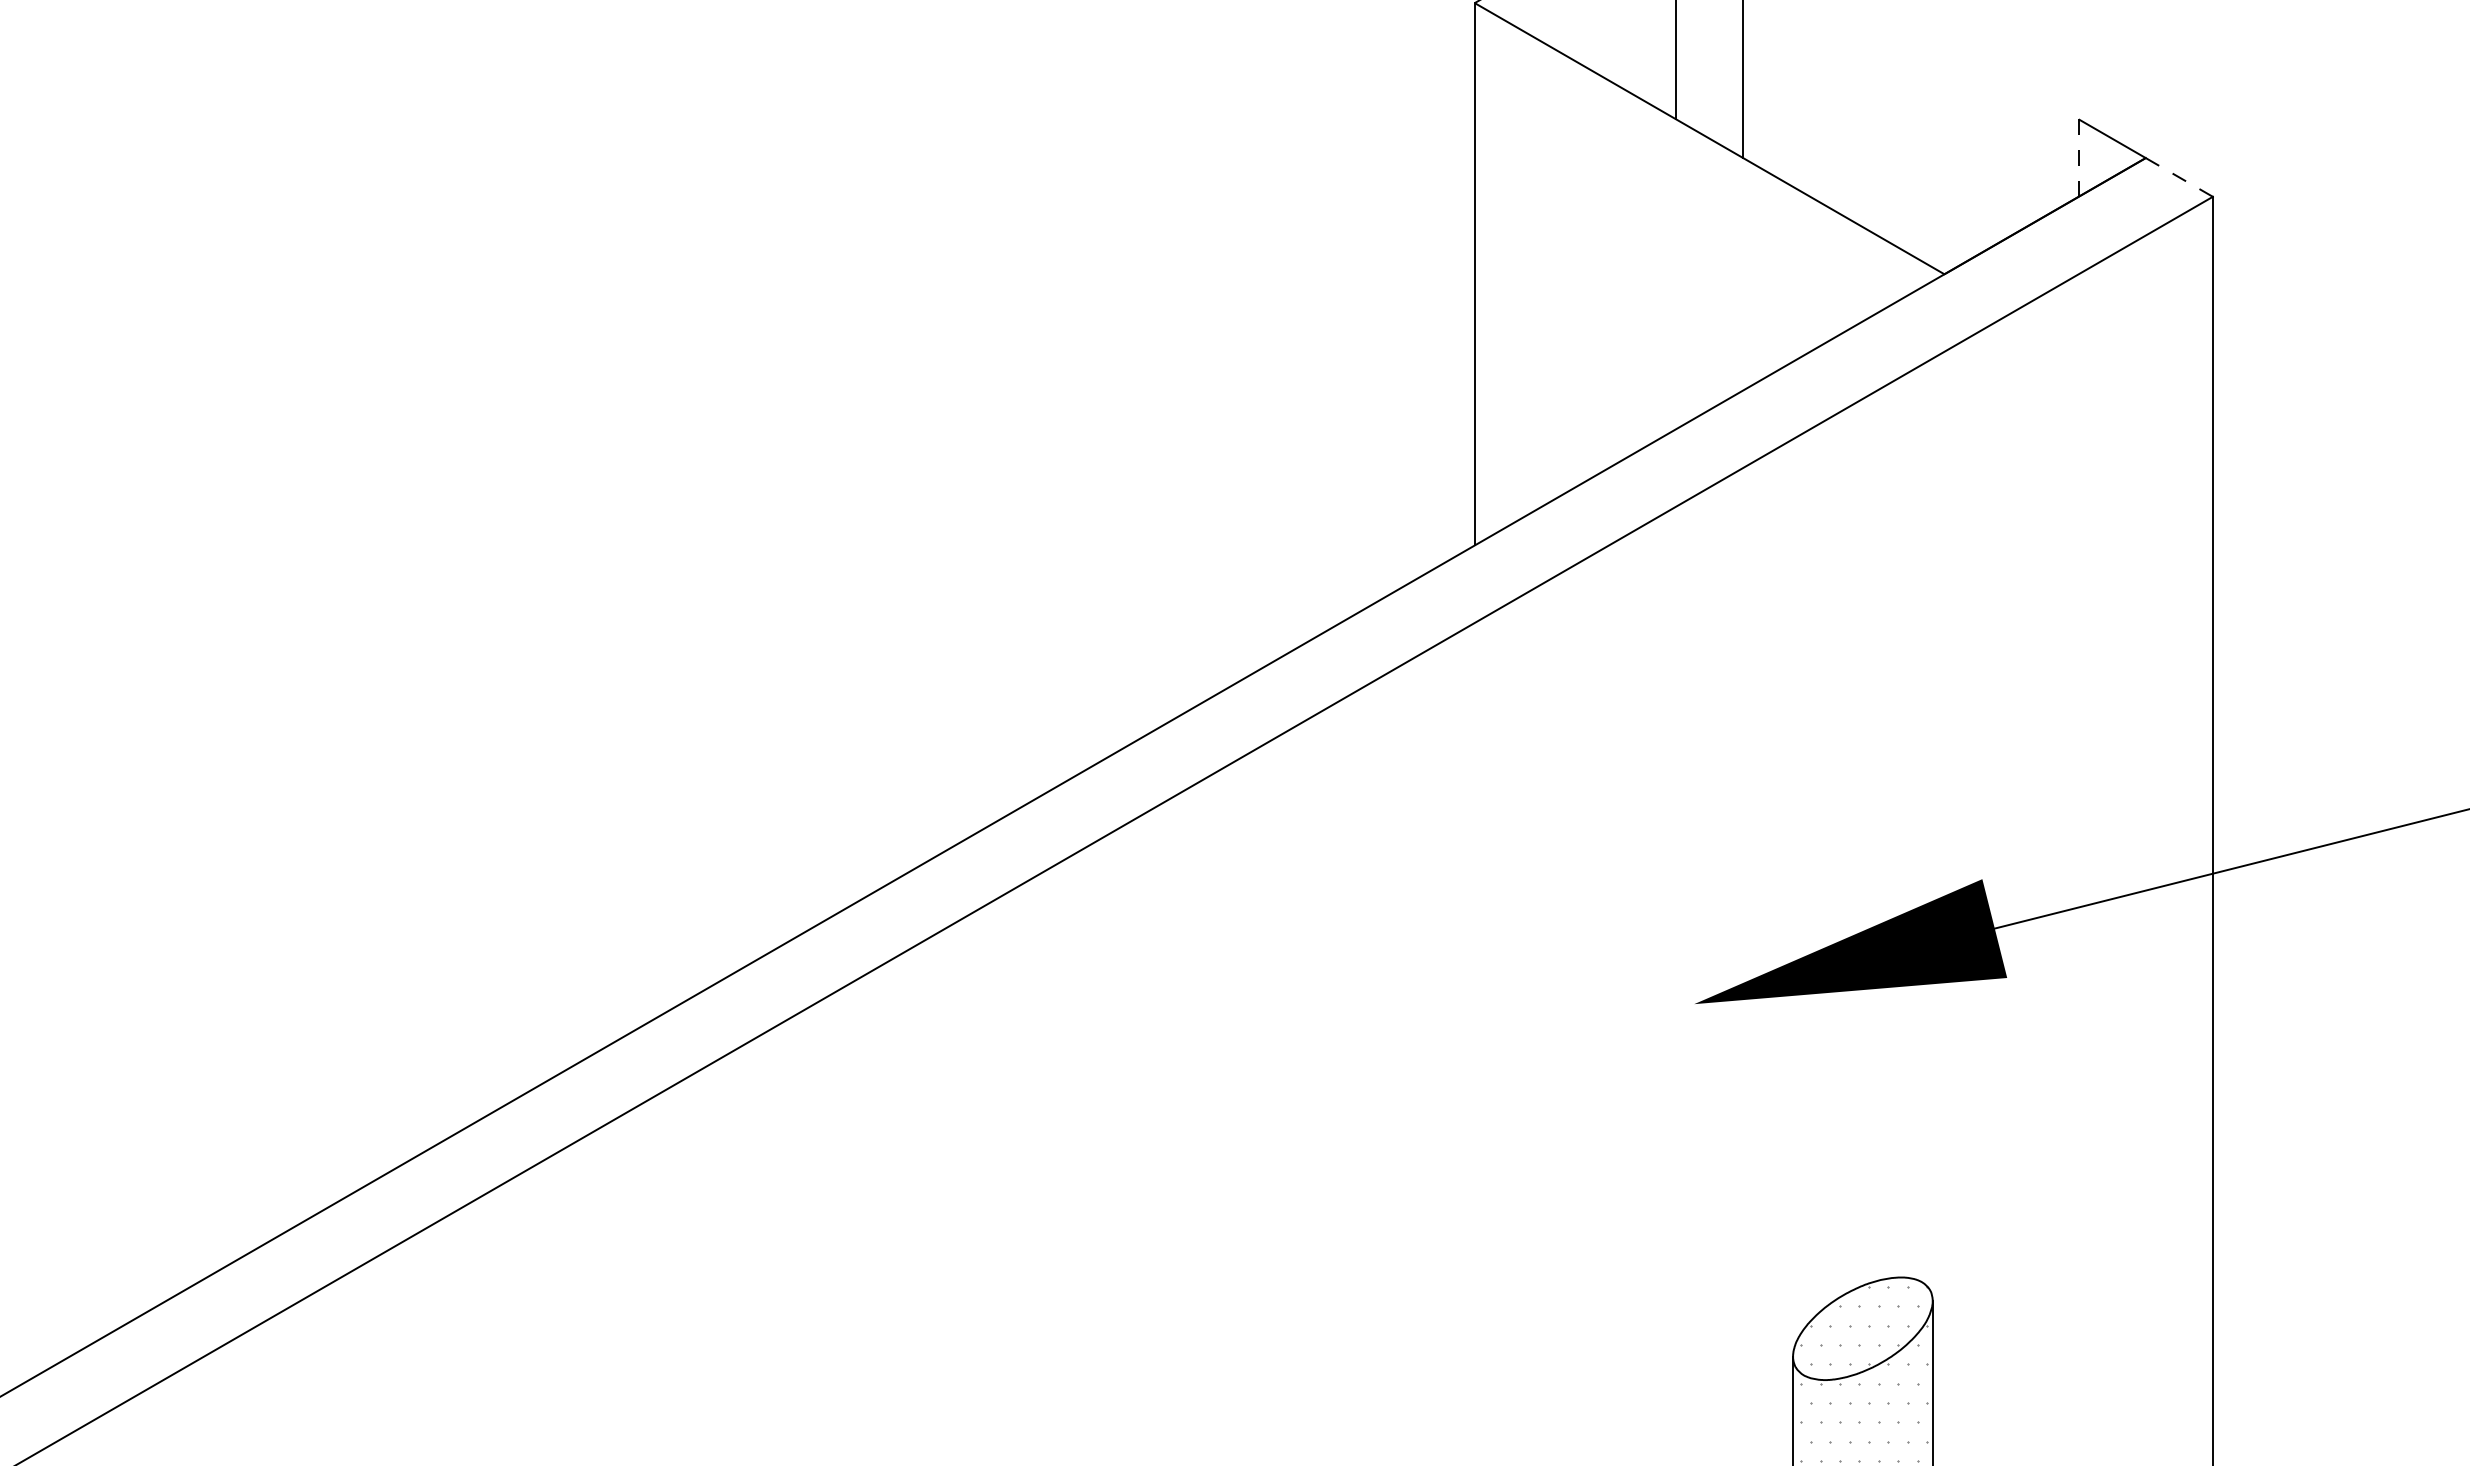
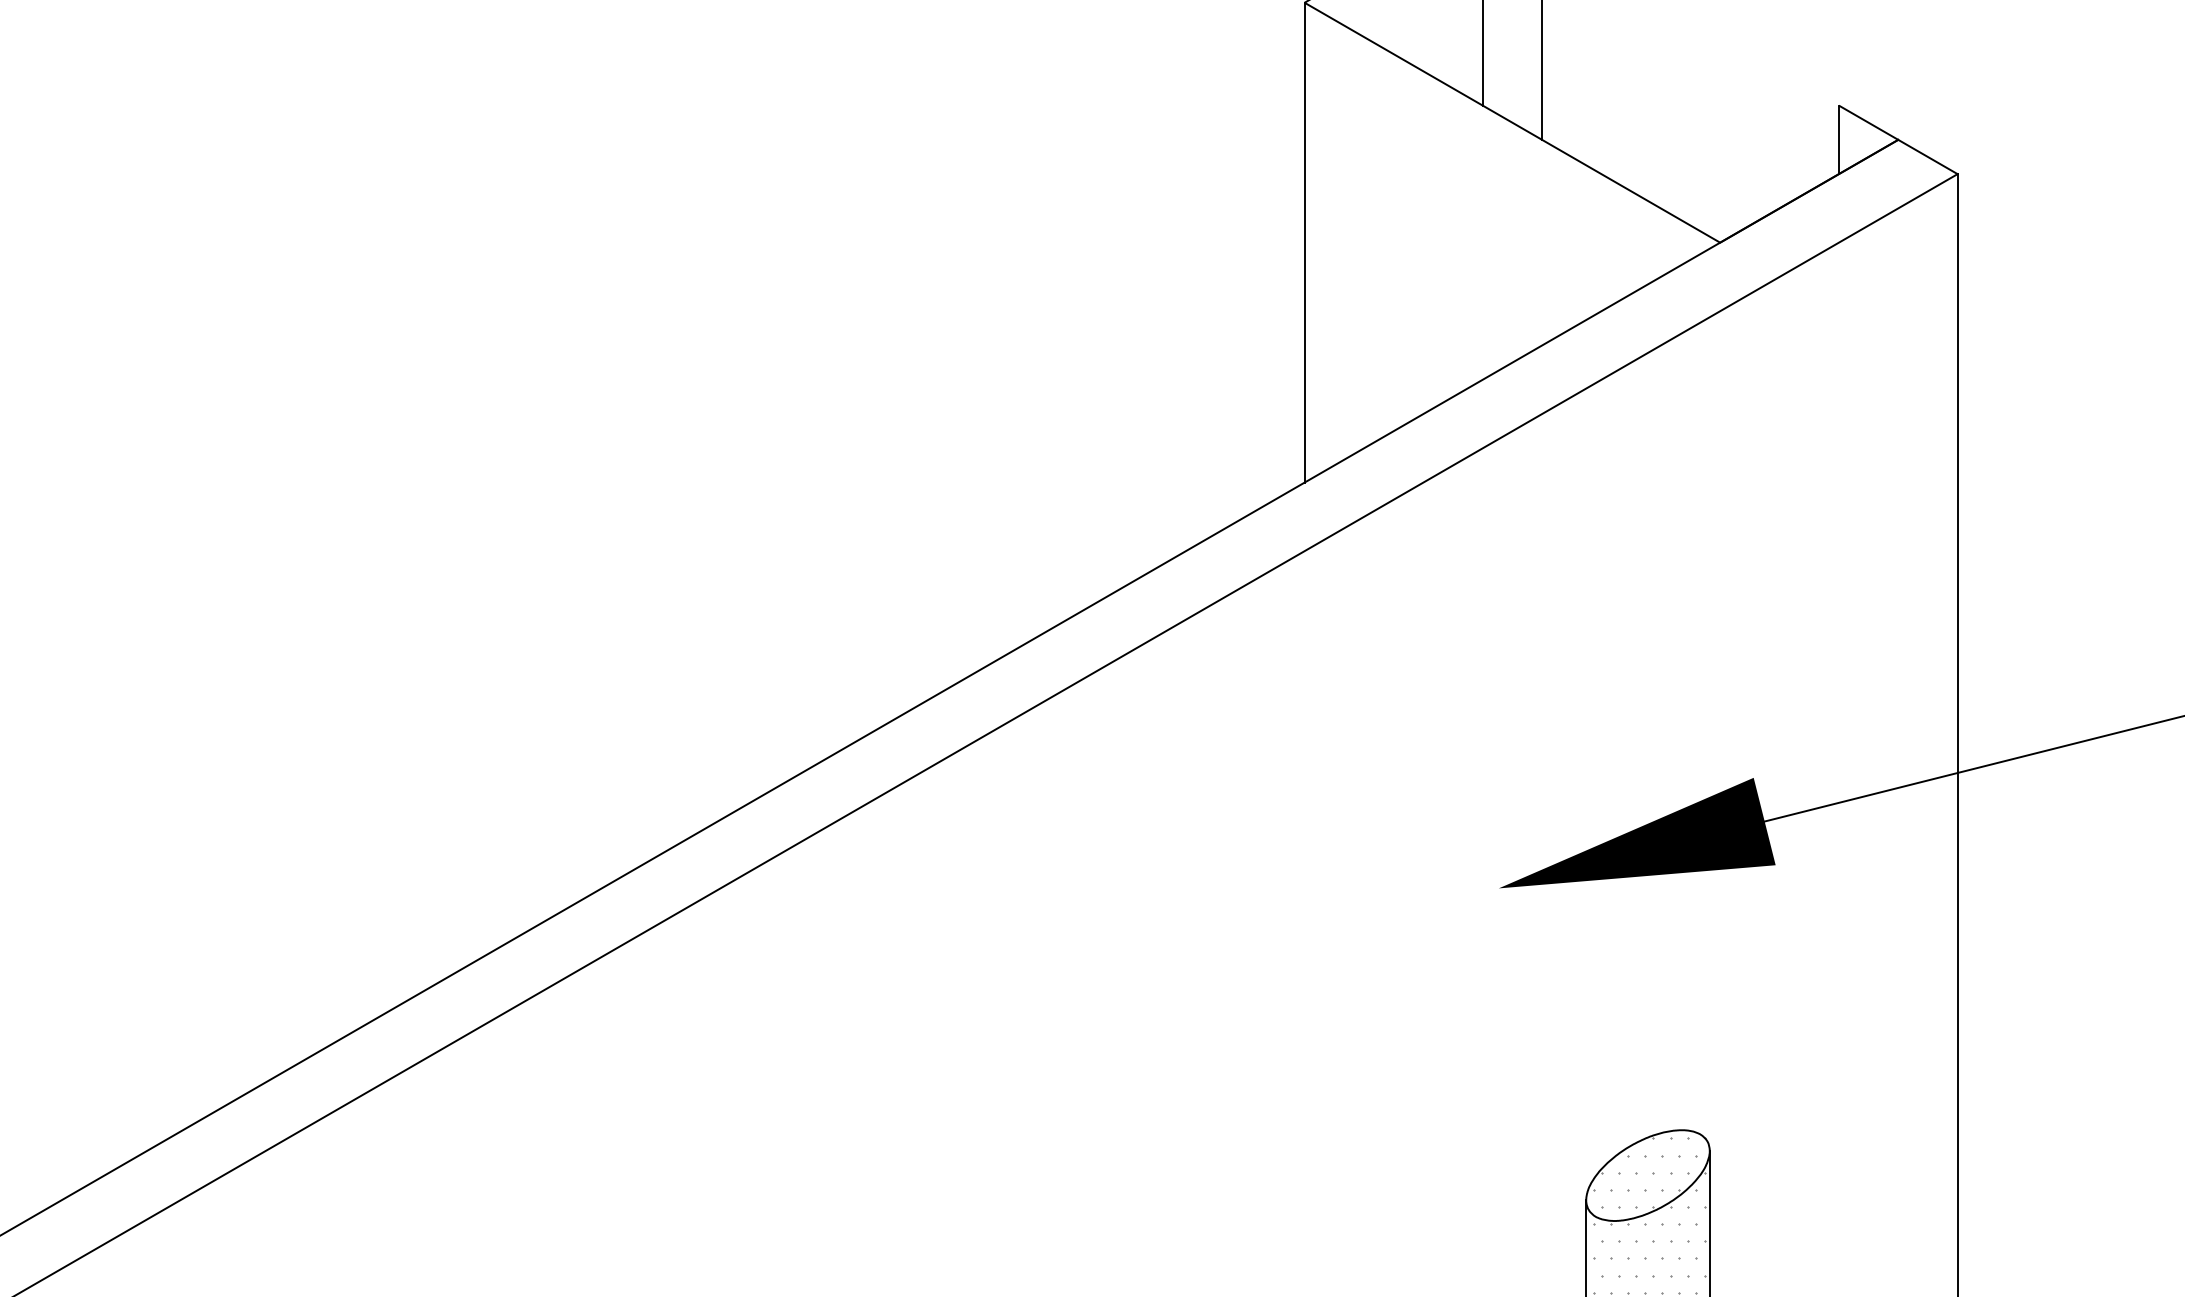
line: (2078, 158) -> (1838, 140), dashed -> solid
line: (2179, 177) -> (1928, 157), dashed -> solid

